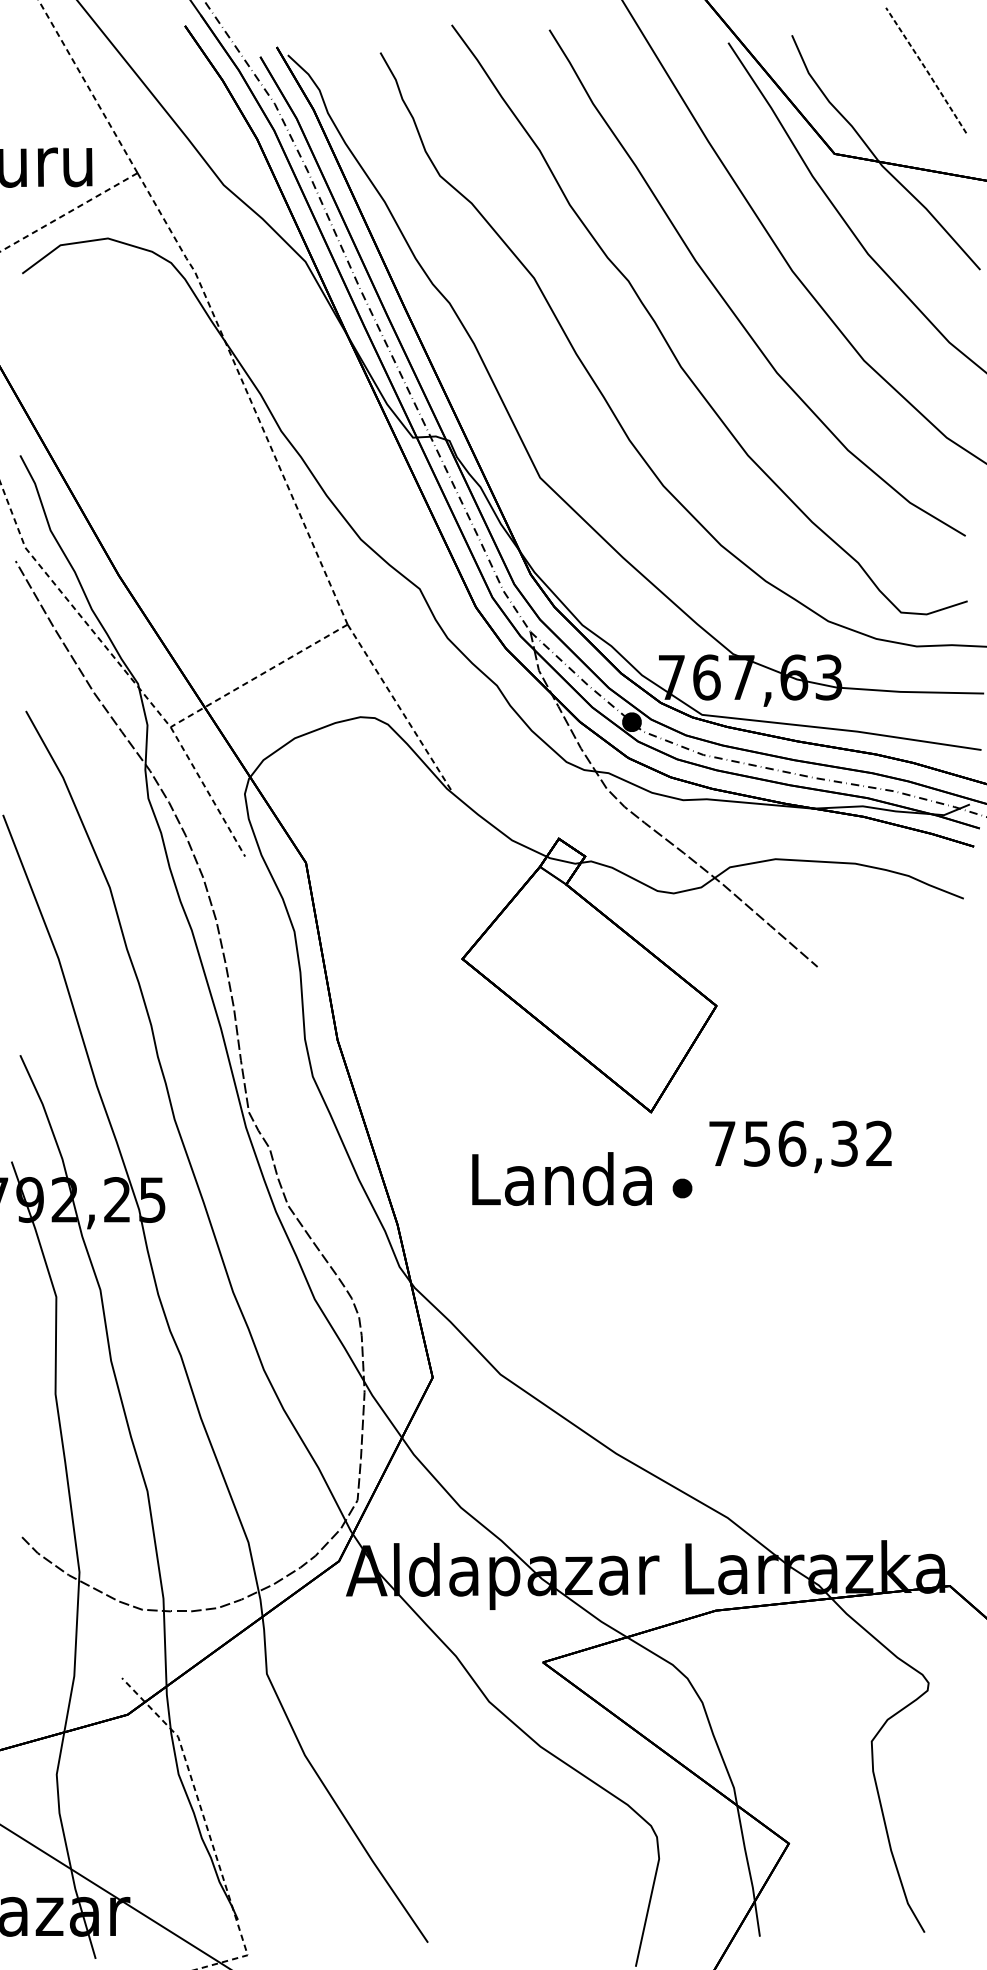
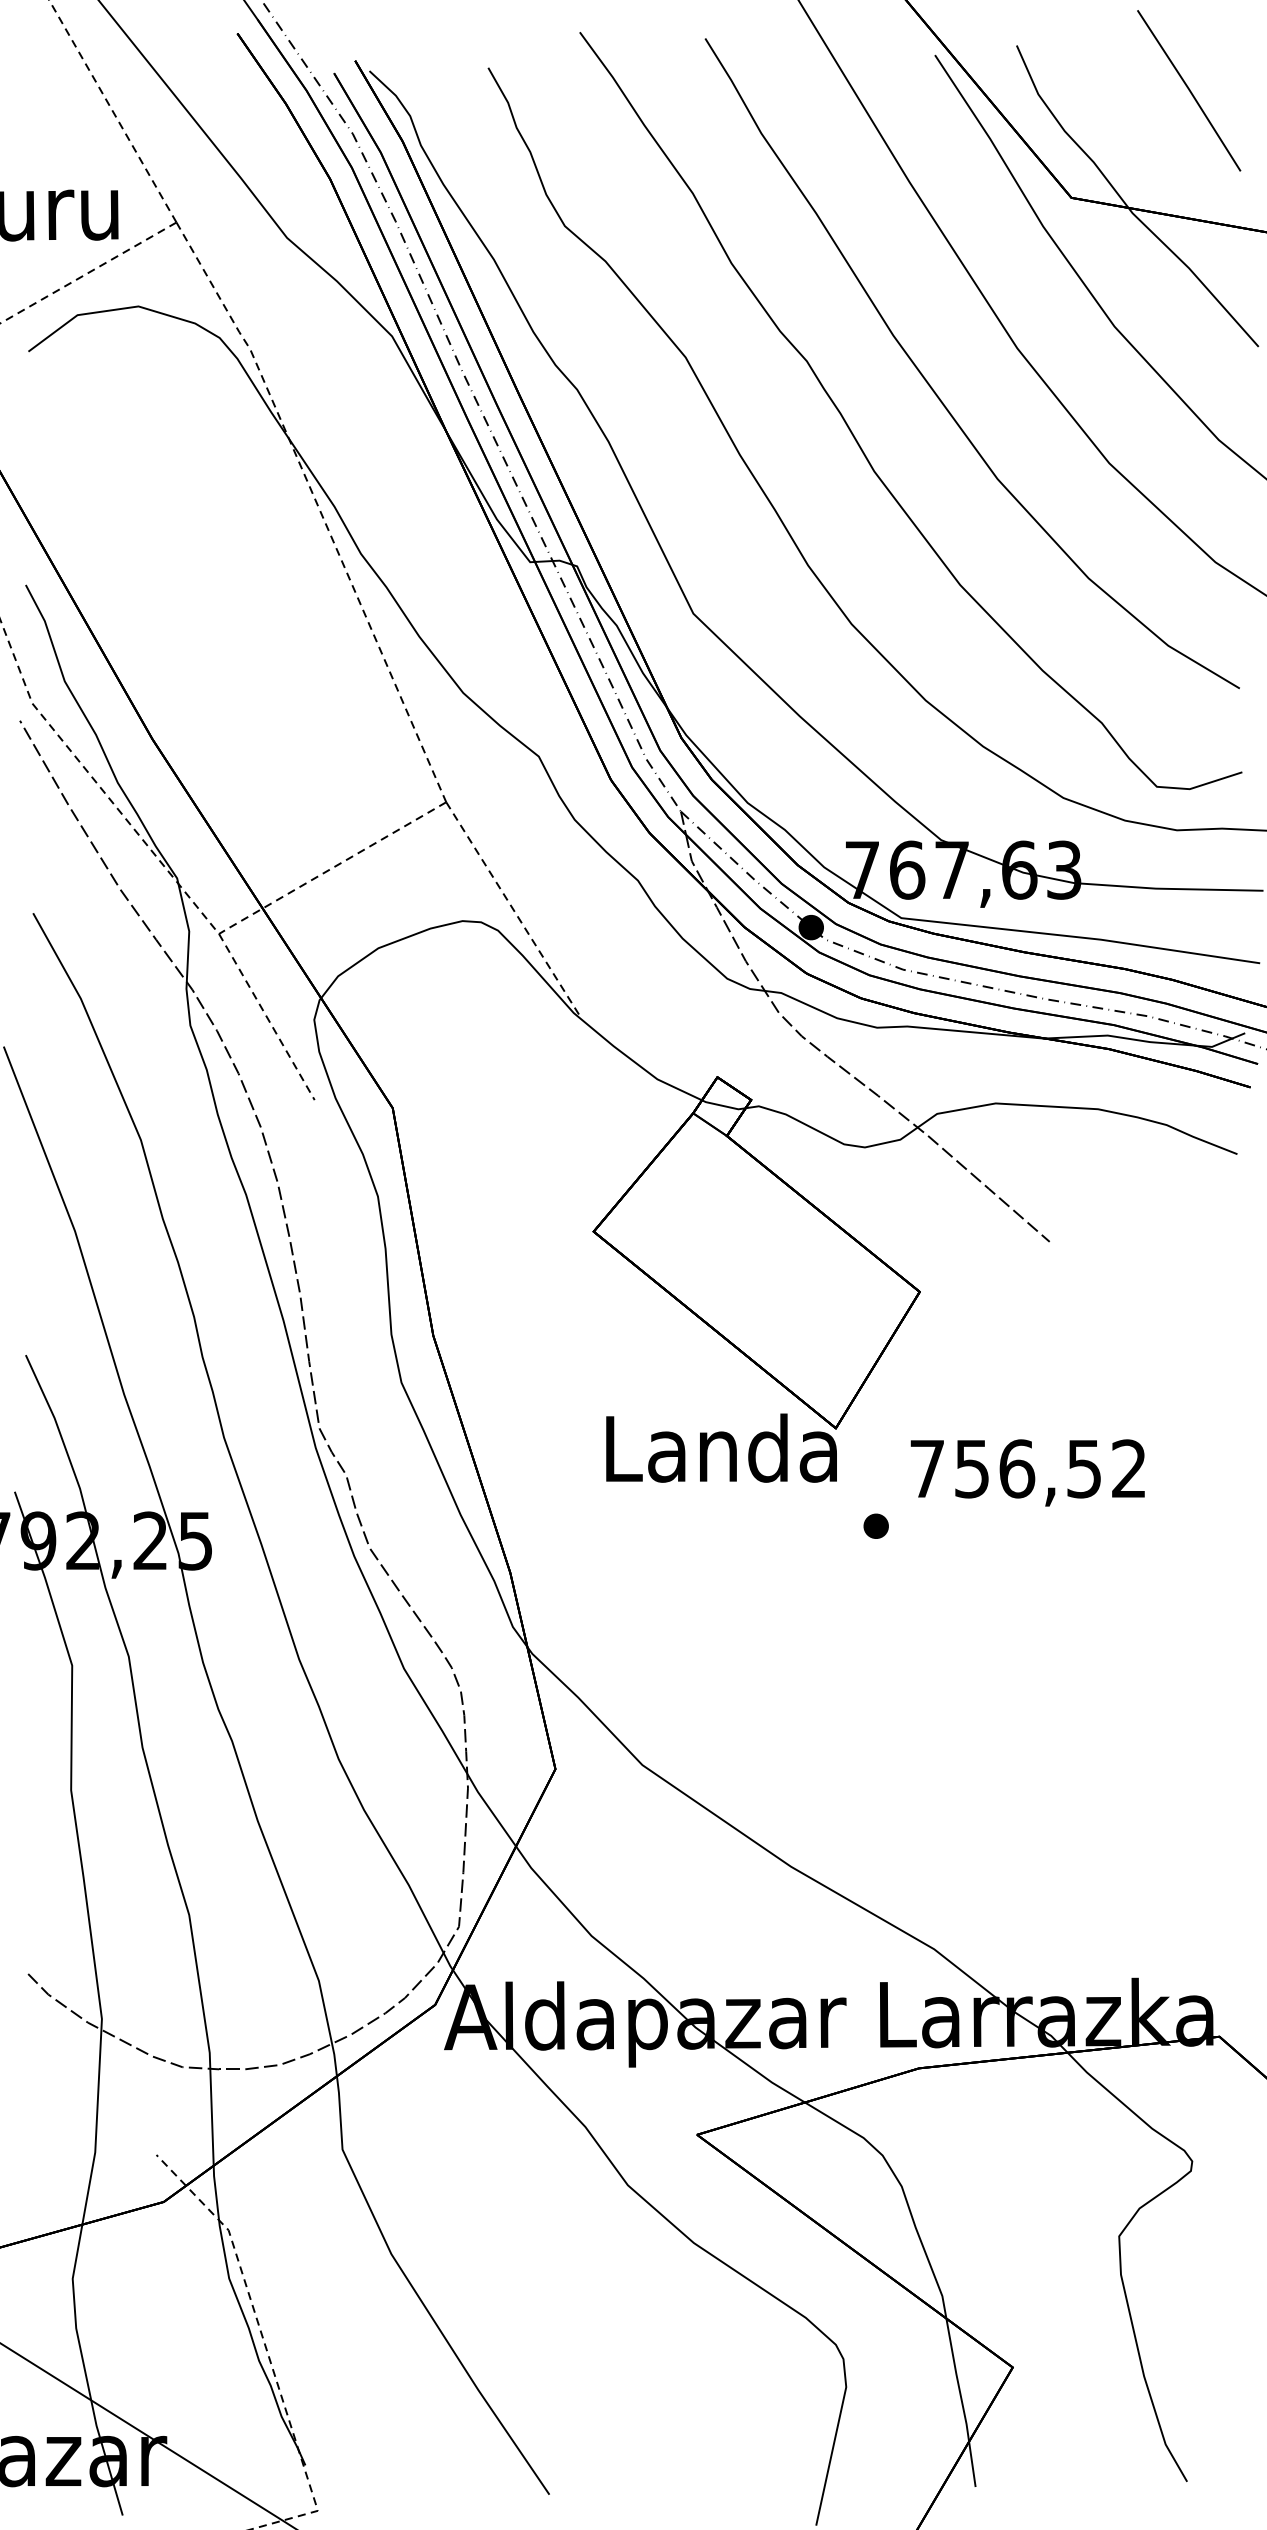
line: (926, 69) -> (1189, 89), dashed -> solid
text: (844, 1143) -> (1084, 1468), 756,32 -> 756,52
text: (562, 1178) -> (721, 1447), moved

